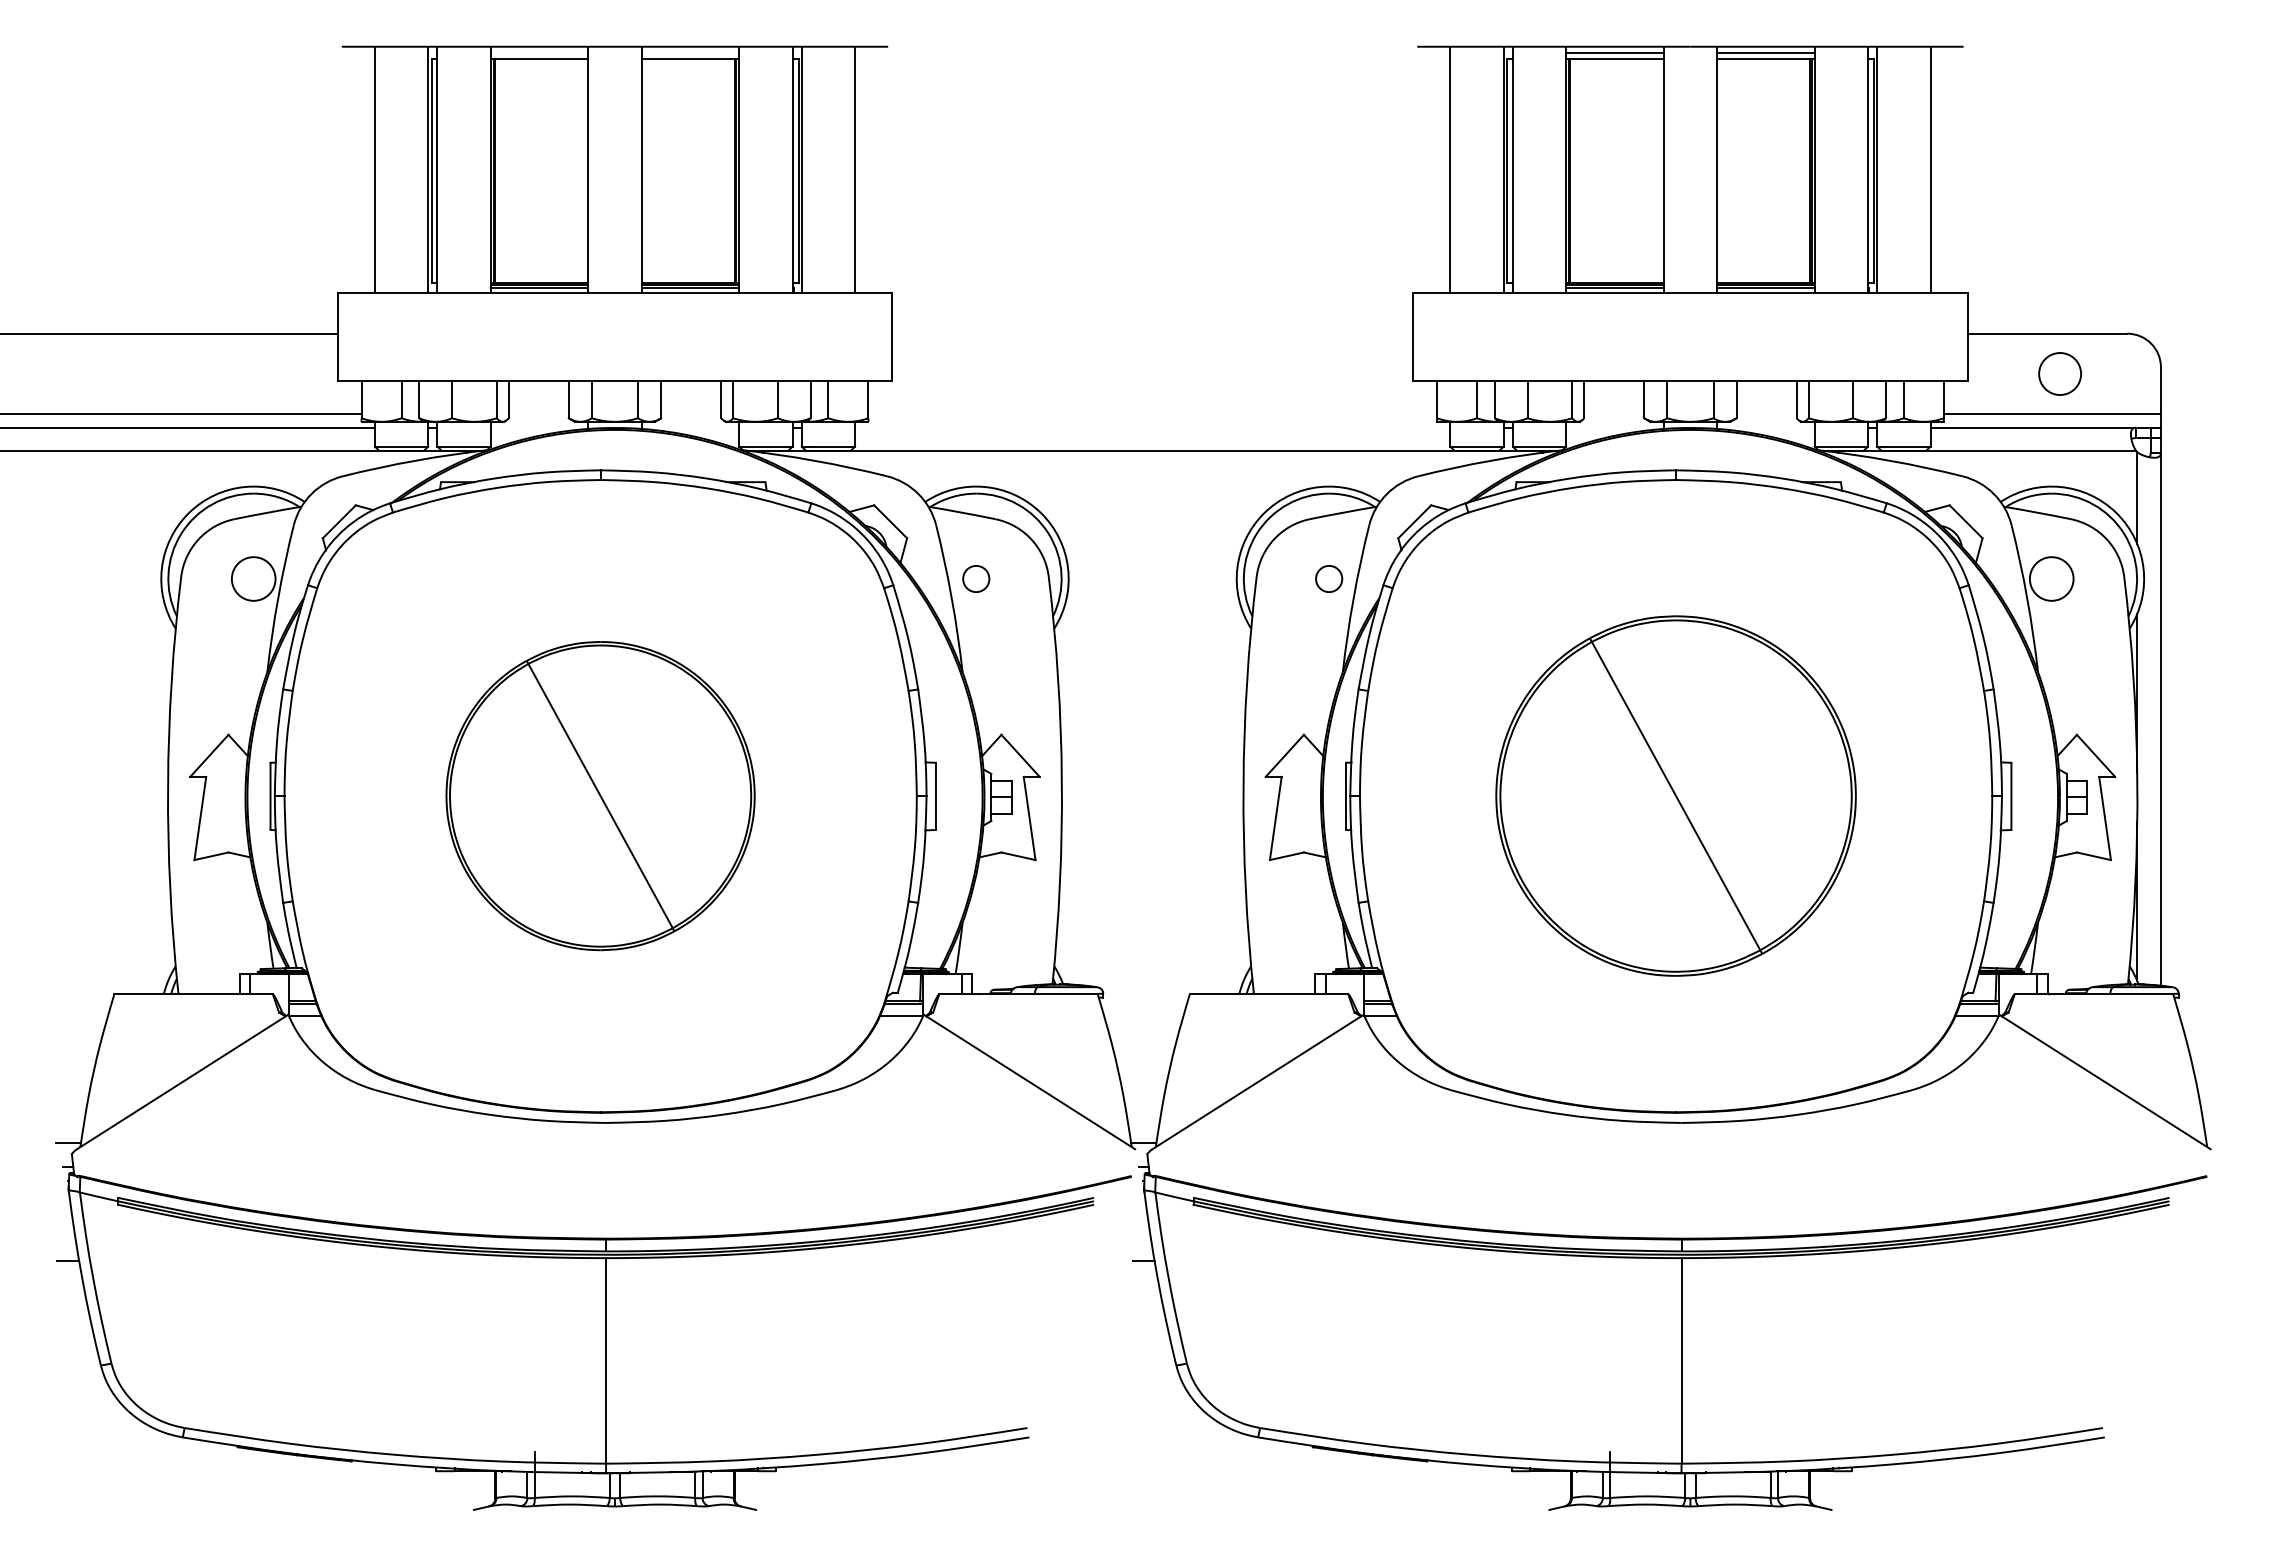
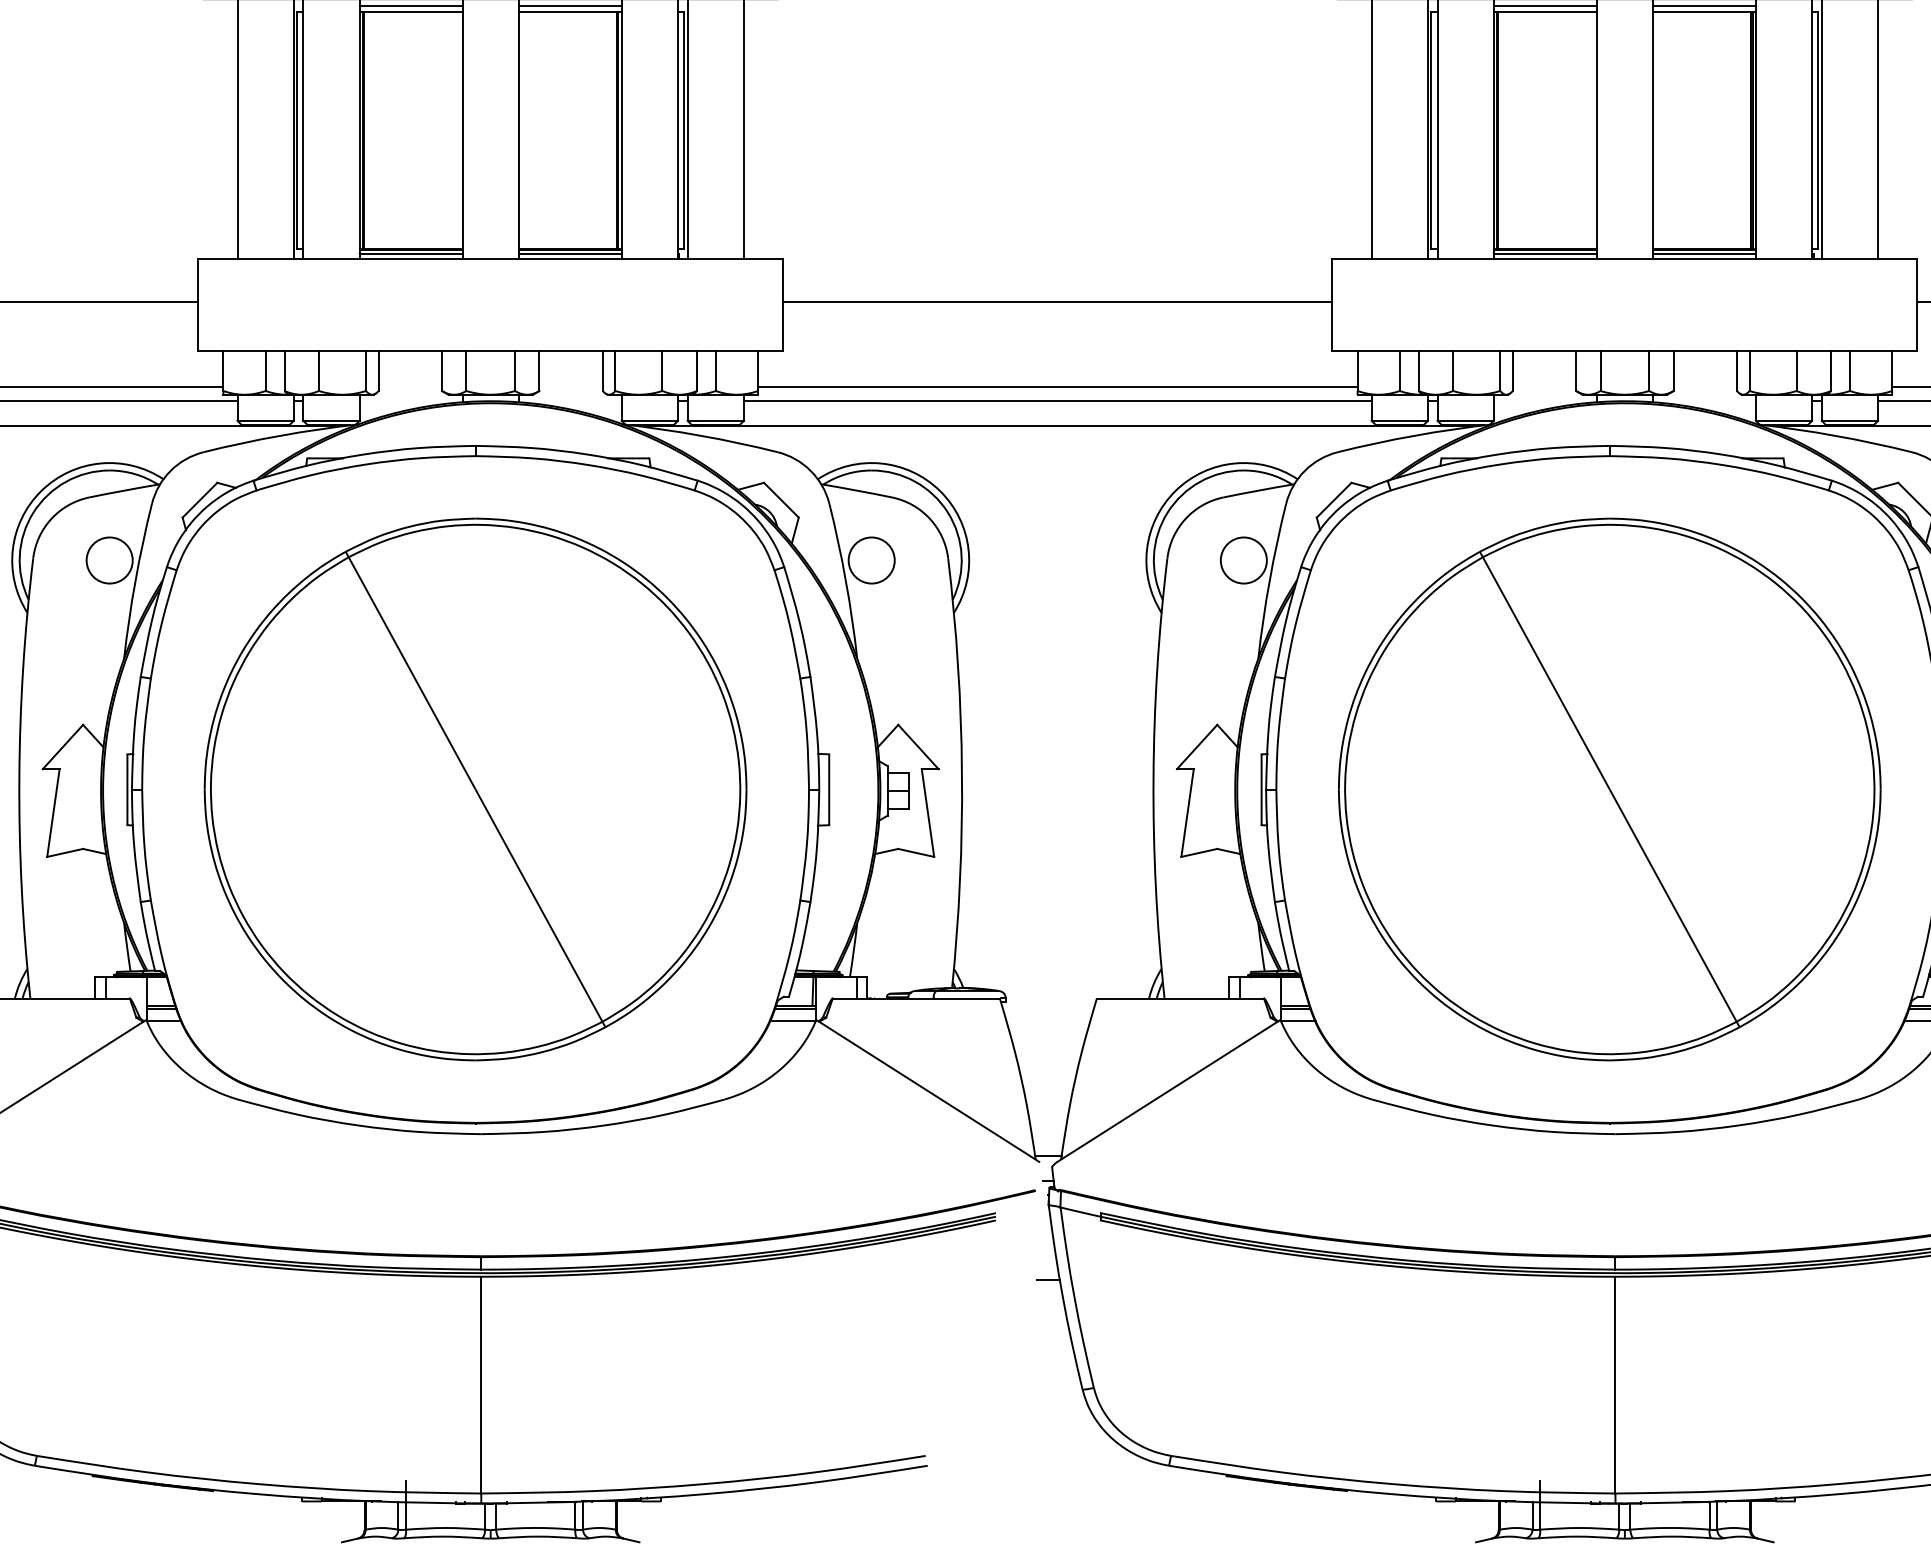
line: (539, 53) -> (411, 6), added
line: (690, 53) -> (570, 6), added
line: (1152, 333) -> (1057, 301), added
line: (1152, 414) -> (1057, 387), added
line: (1152, 427) -> (1057, 400), added
circle: (976, 578) -> (871, 559), size x1.67
circle: (1329, 578) -> (1244, 559), size x1.67
part: (600, 795) -> (475, 788), size x1.67
part: (1675, 795) -> (1609, 788), size x1.43

